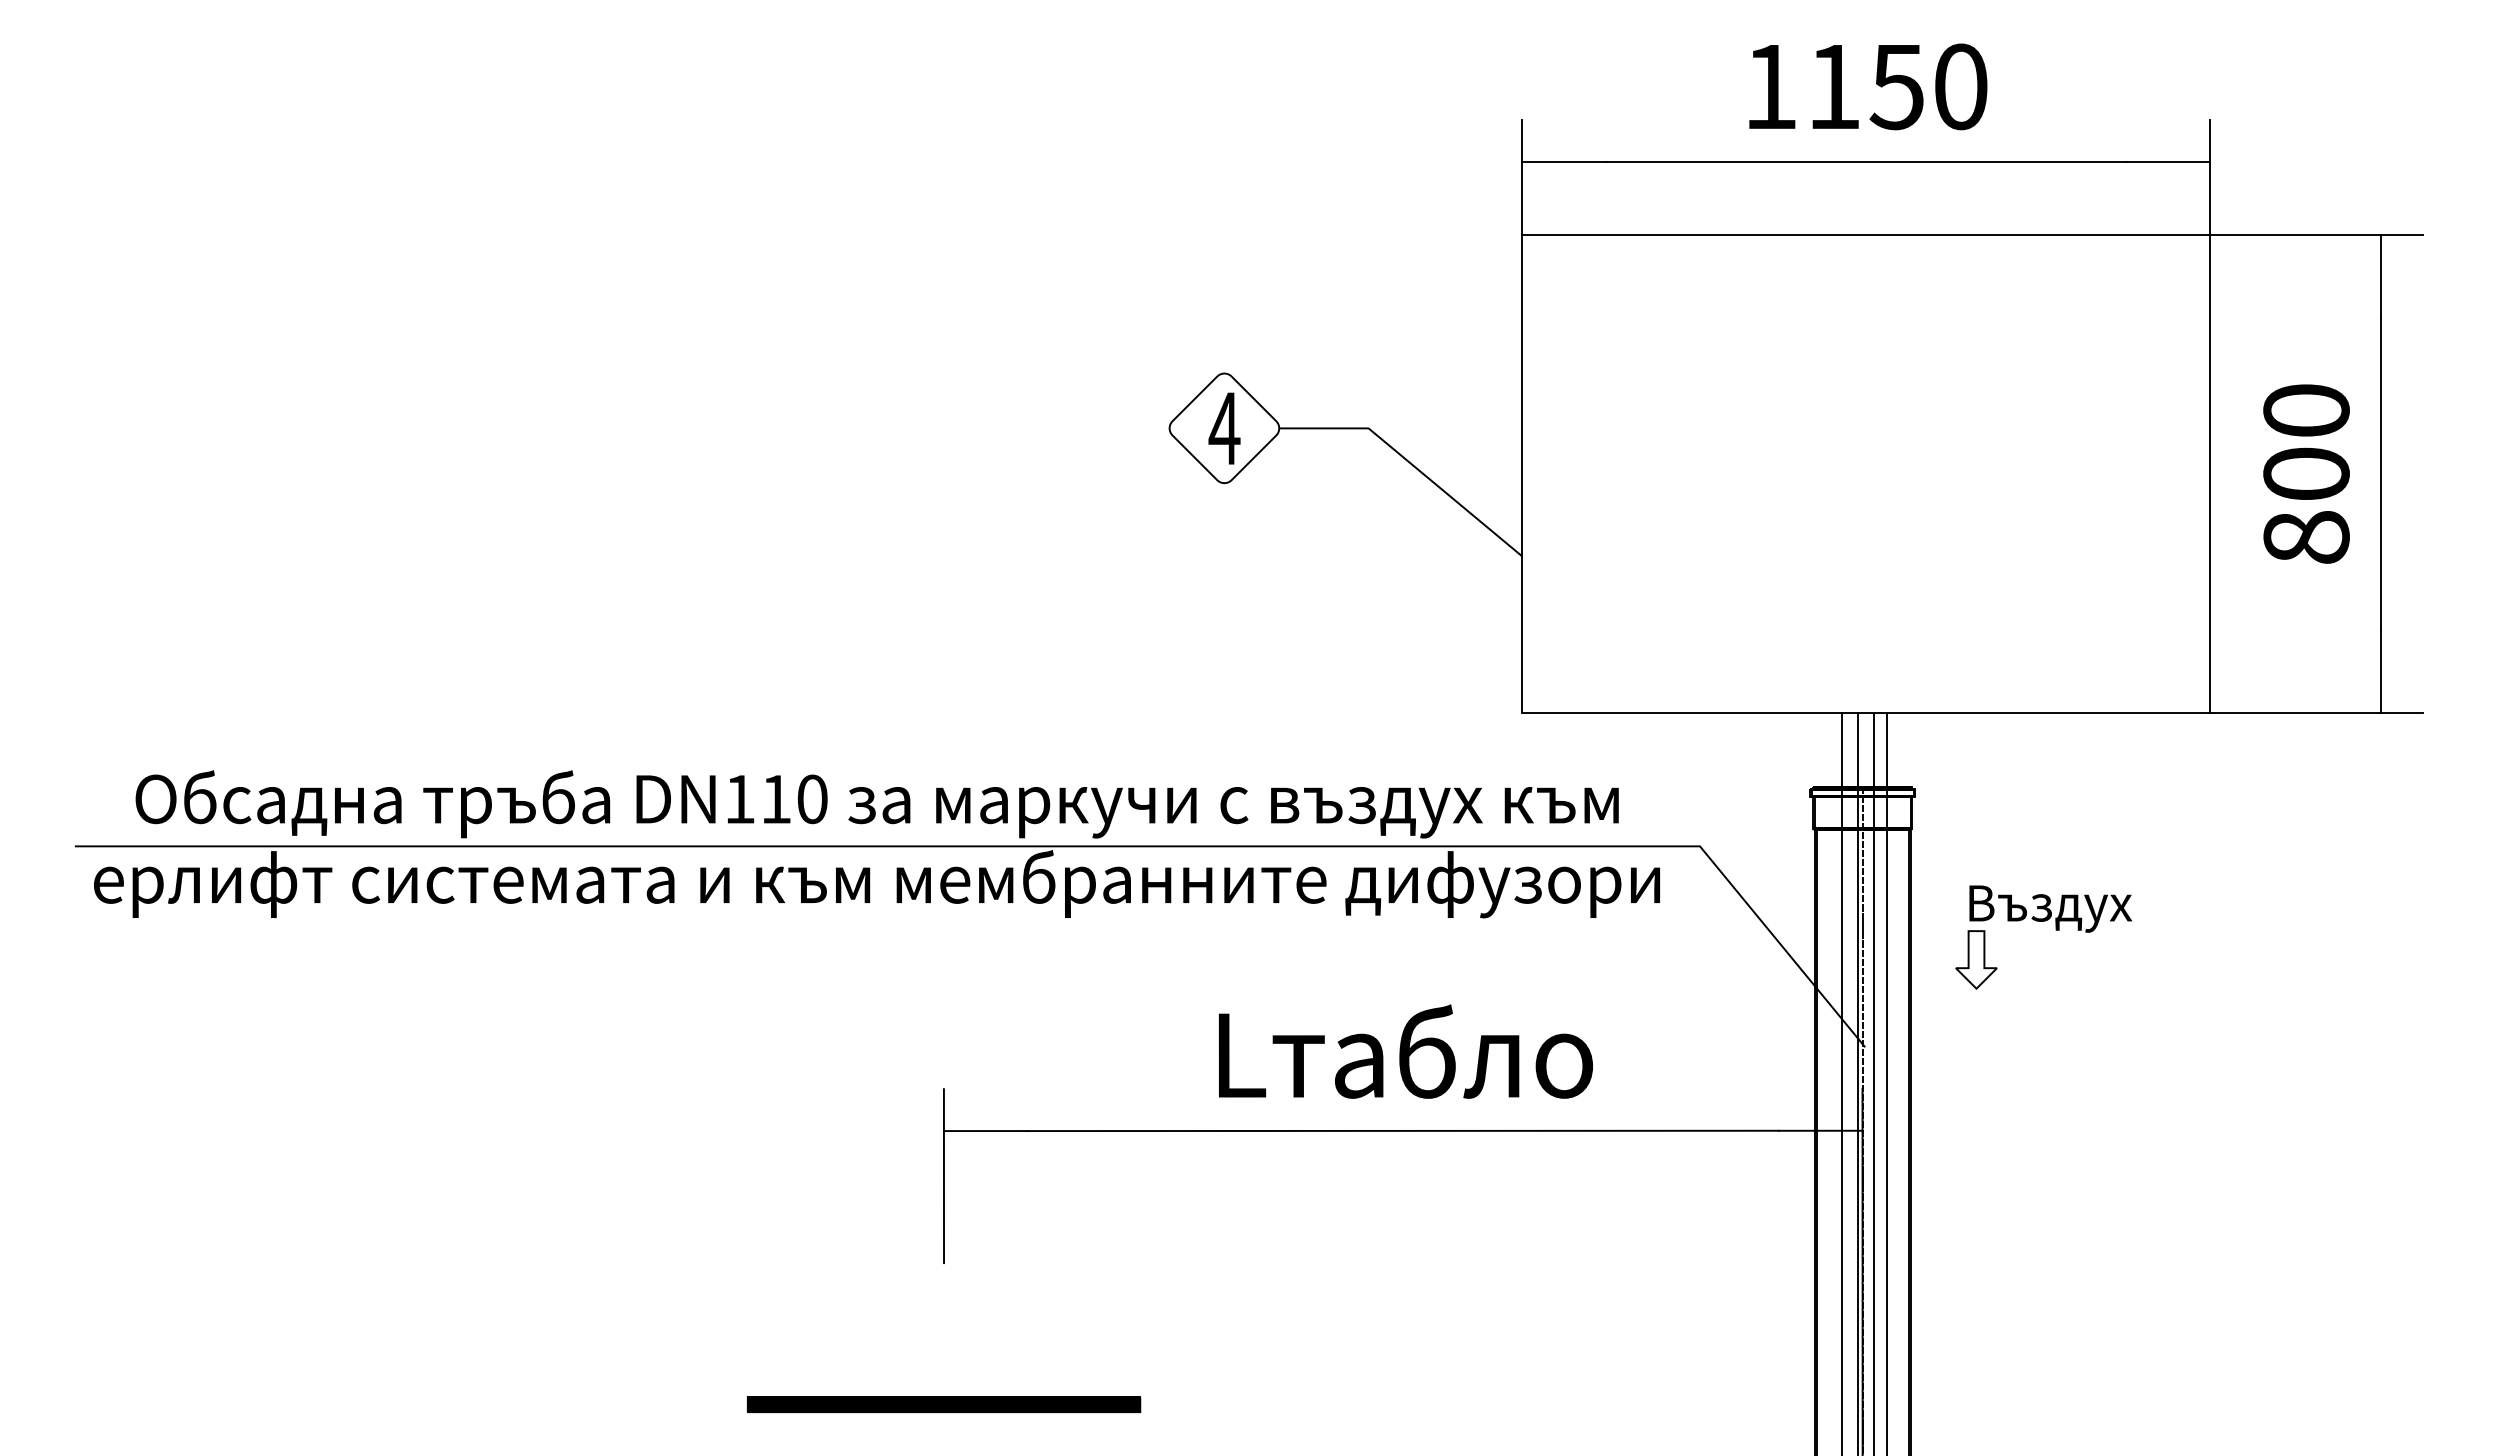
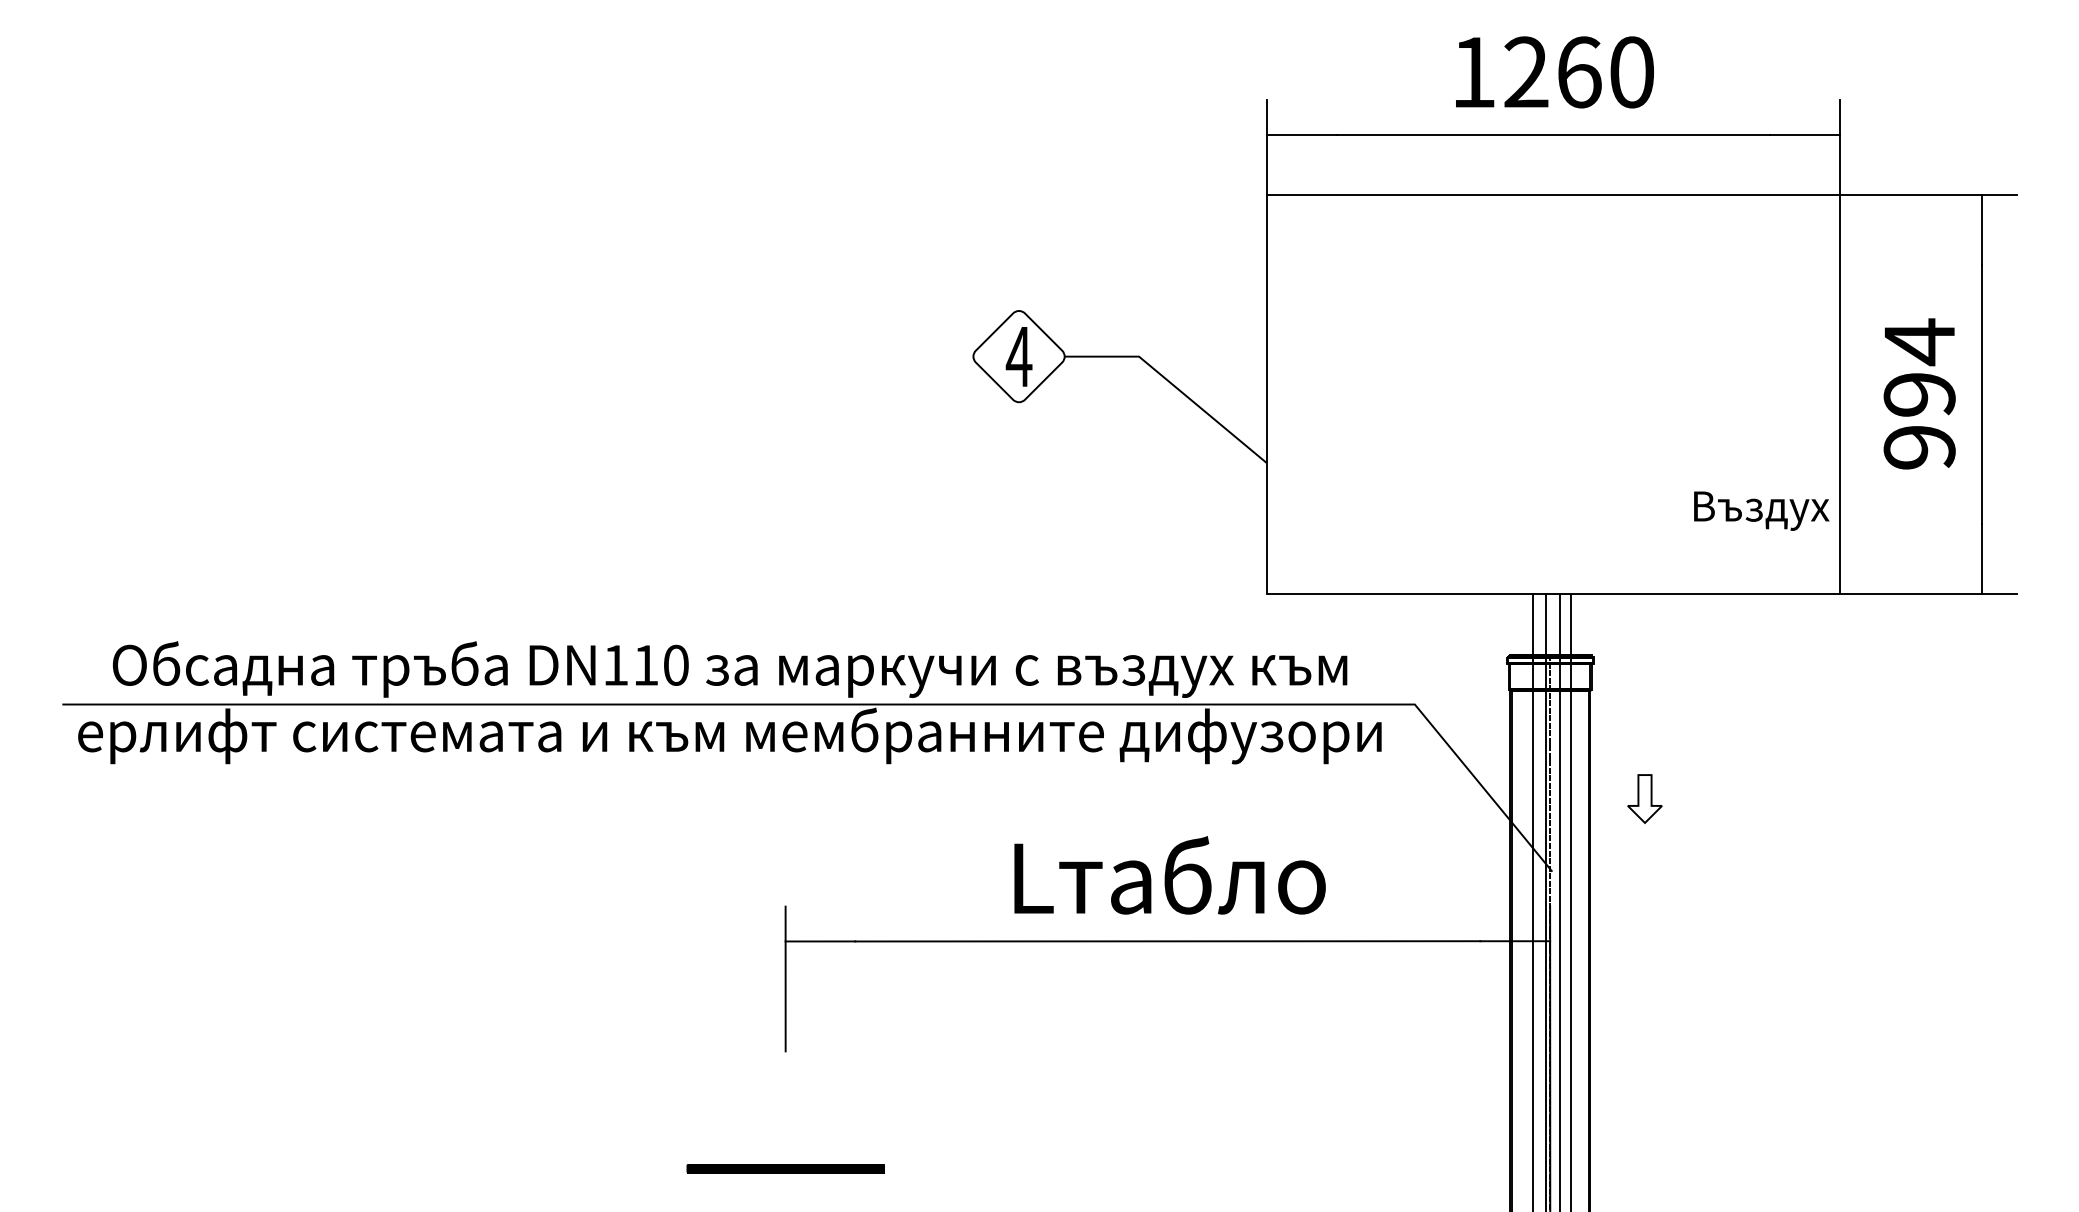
text: (1865, 86) -> (1552, 72), 1150 -> 1260
text: (2306, 473) -> (1919, 394), 800 -> 994
text: (2050, 908) -> (1761, 510), moved
part: (943, 1404) -> (785, 1169), size x0.6

